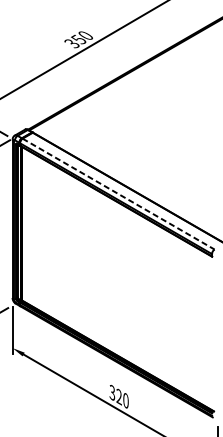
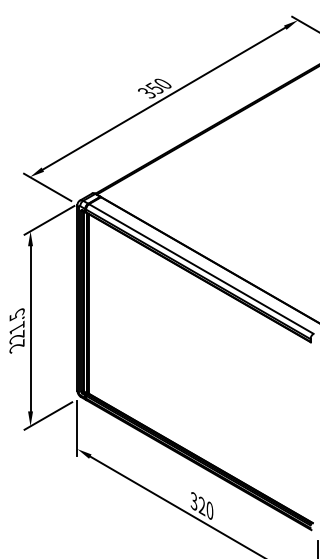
line: (118, 194) -> (201, 269), dashed -> solid

